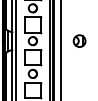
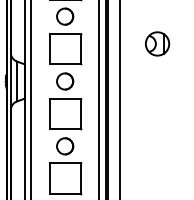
part: (79, 40) -> (157, 42), moved

